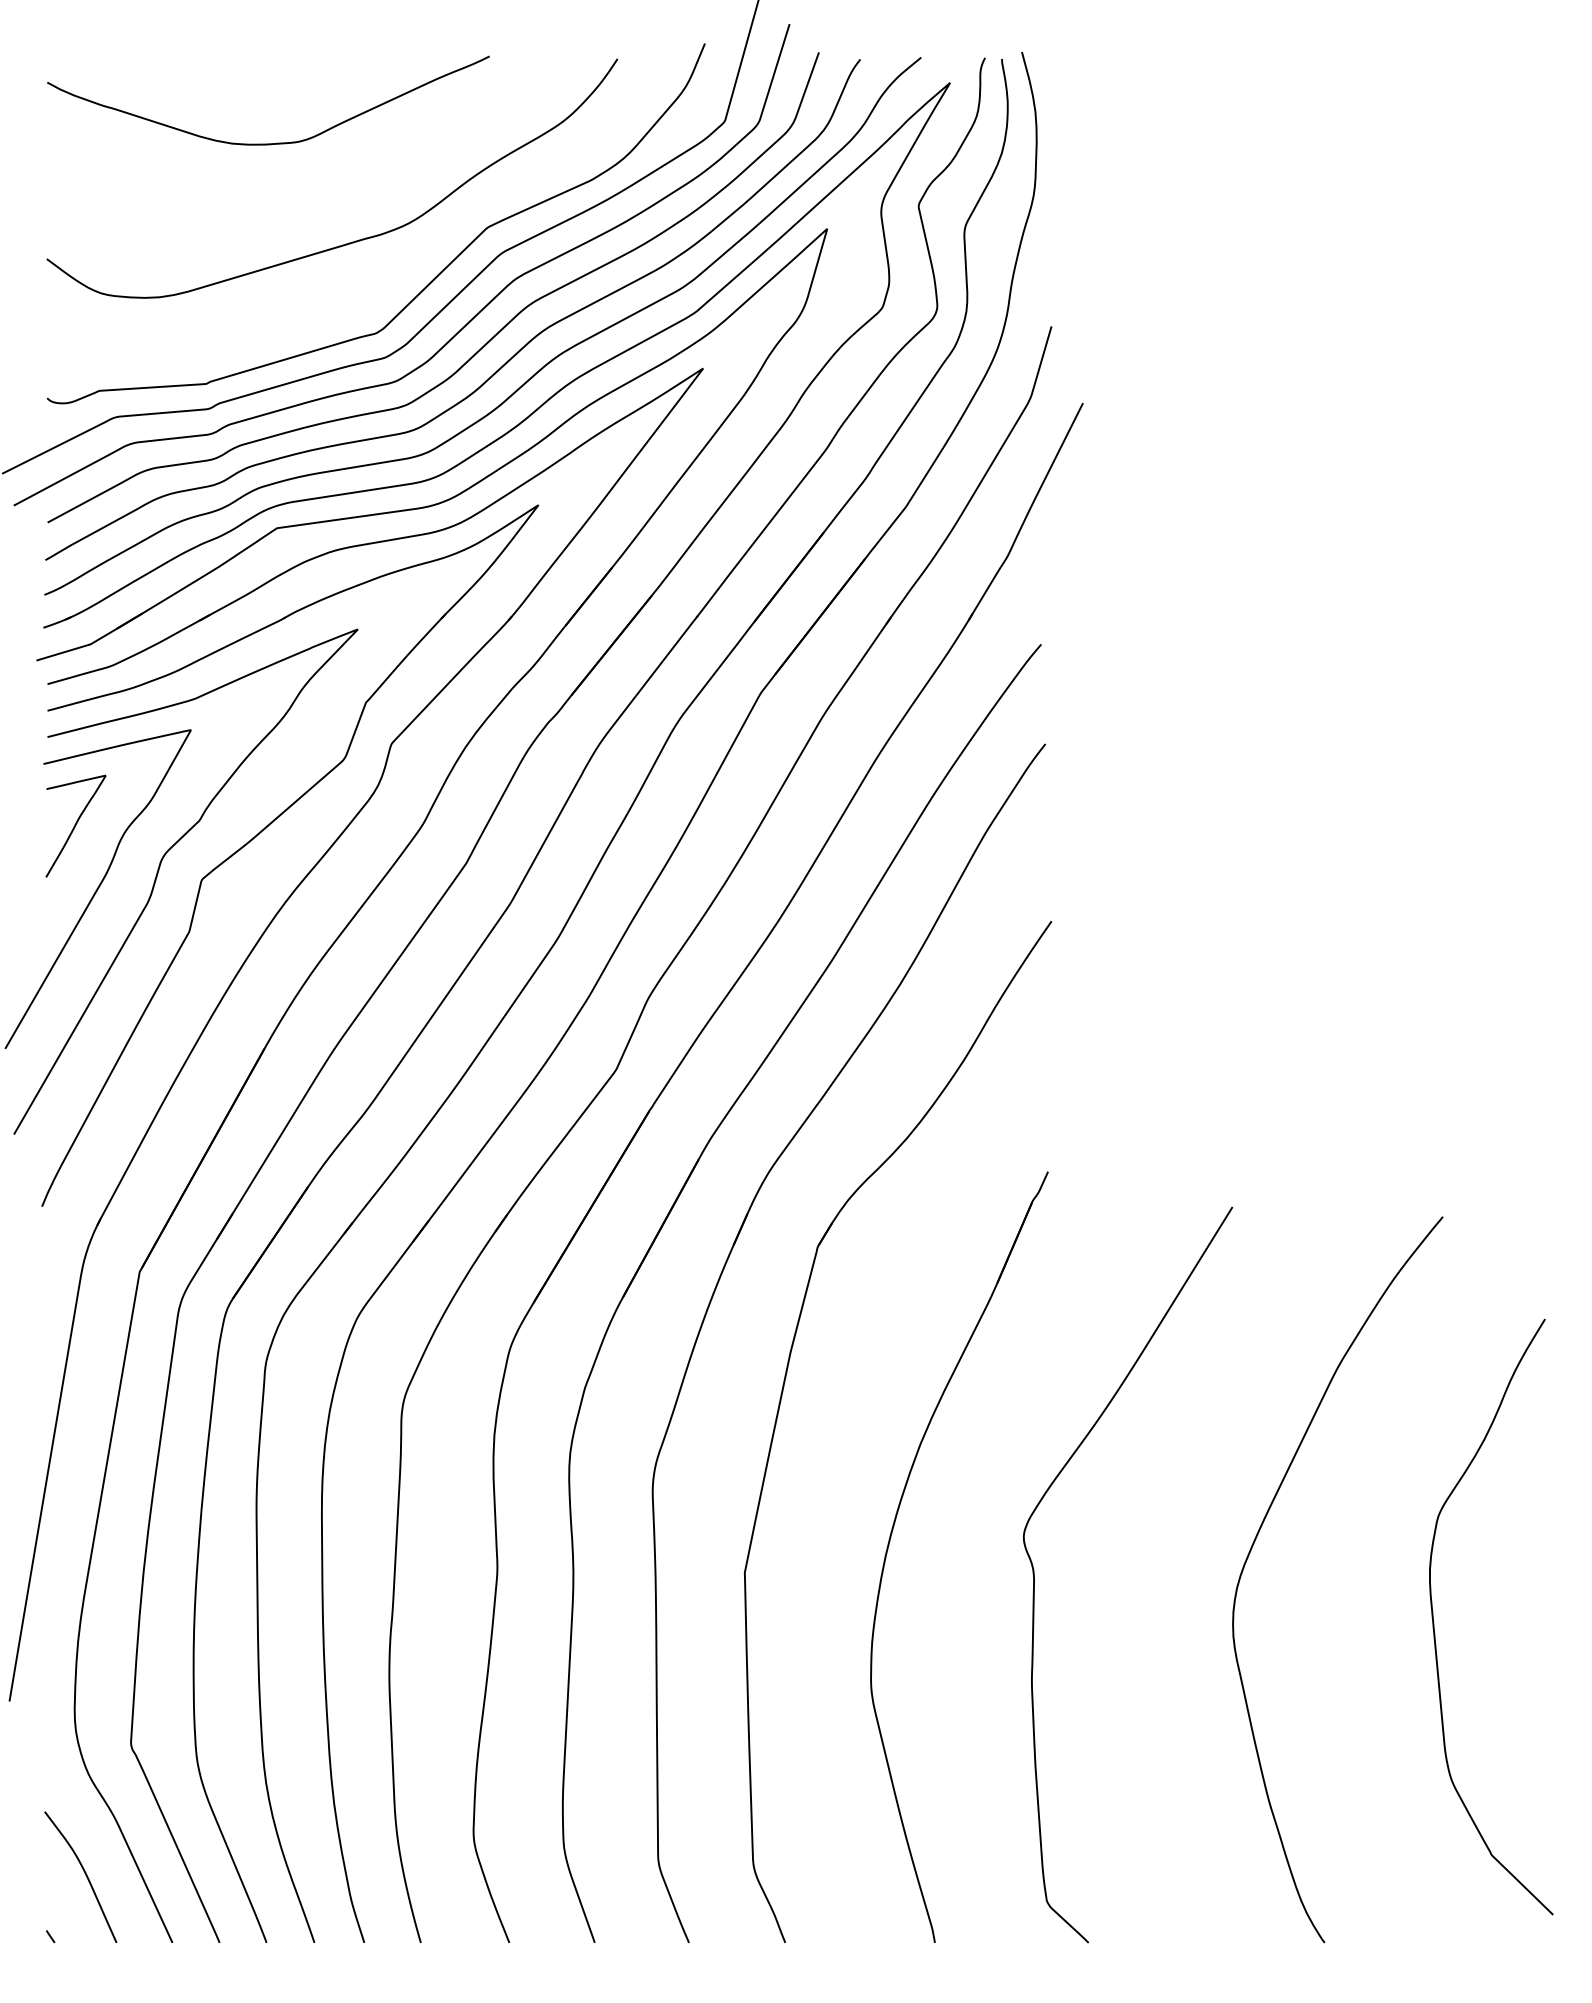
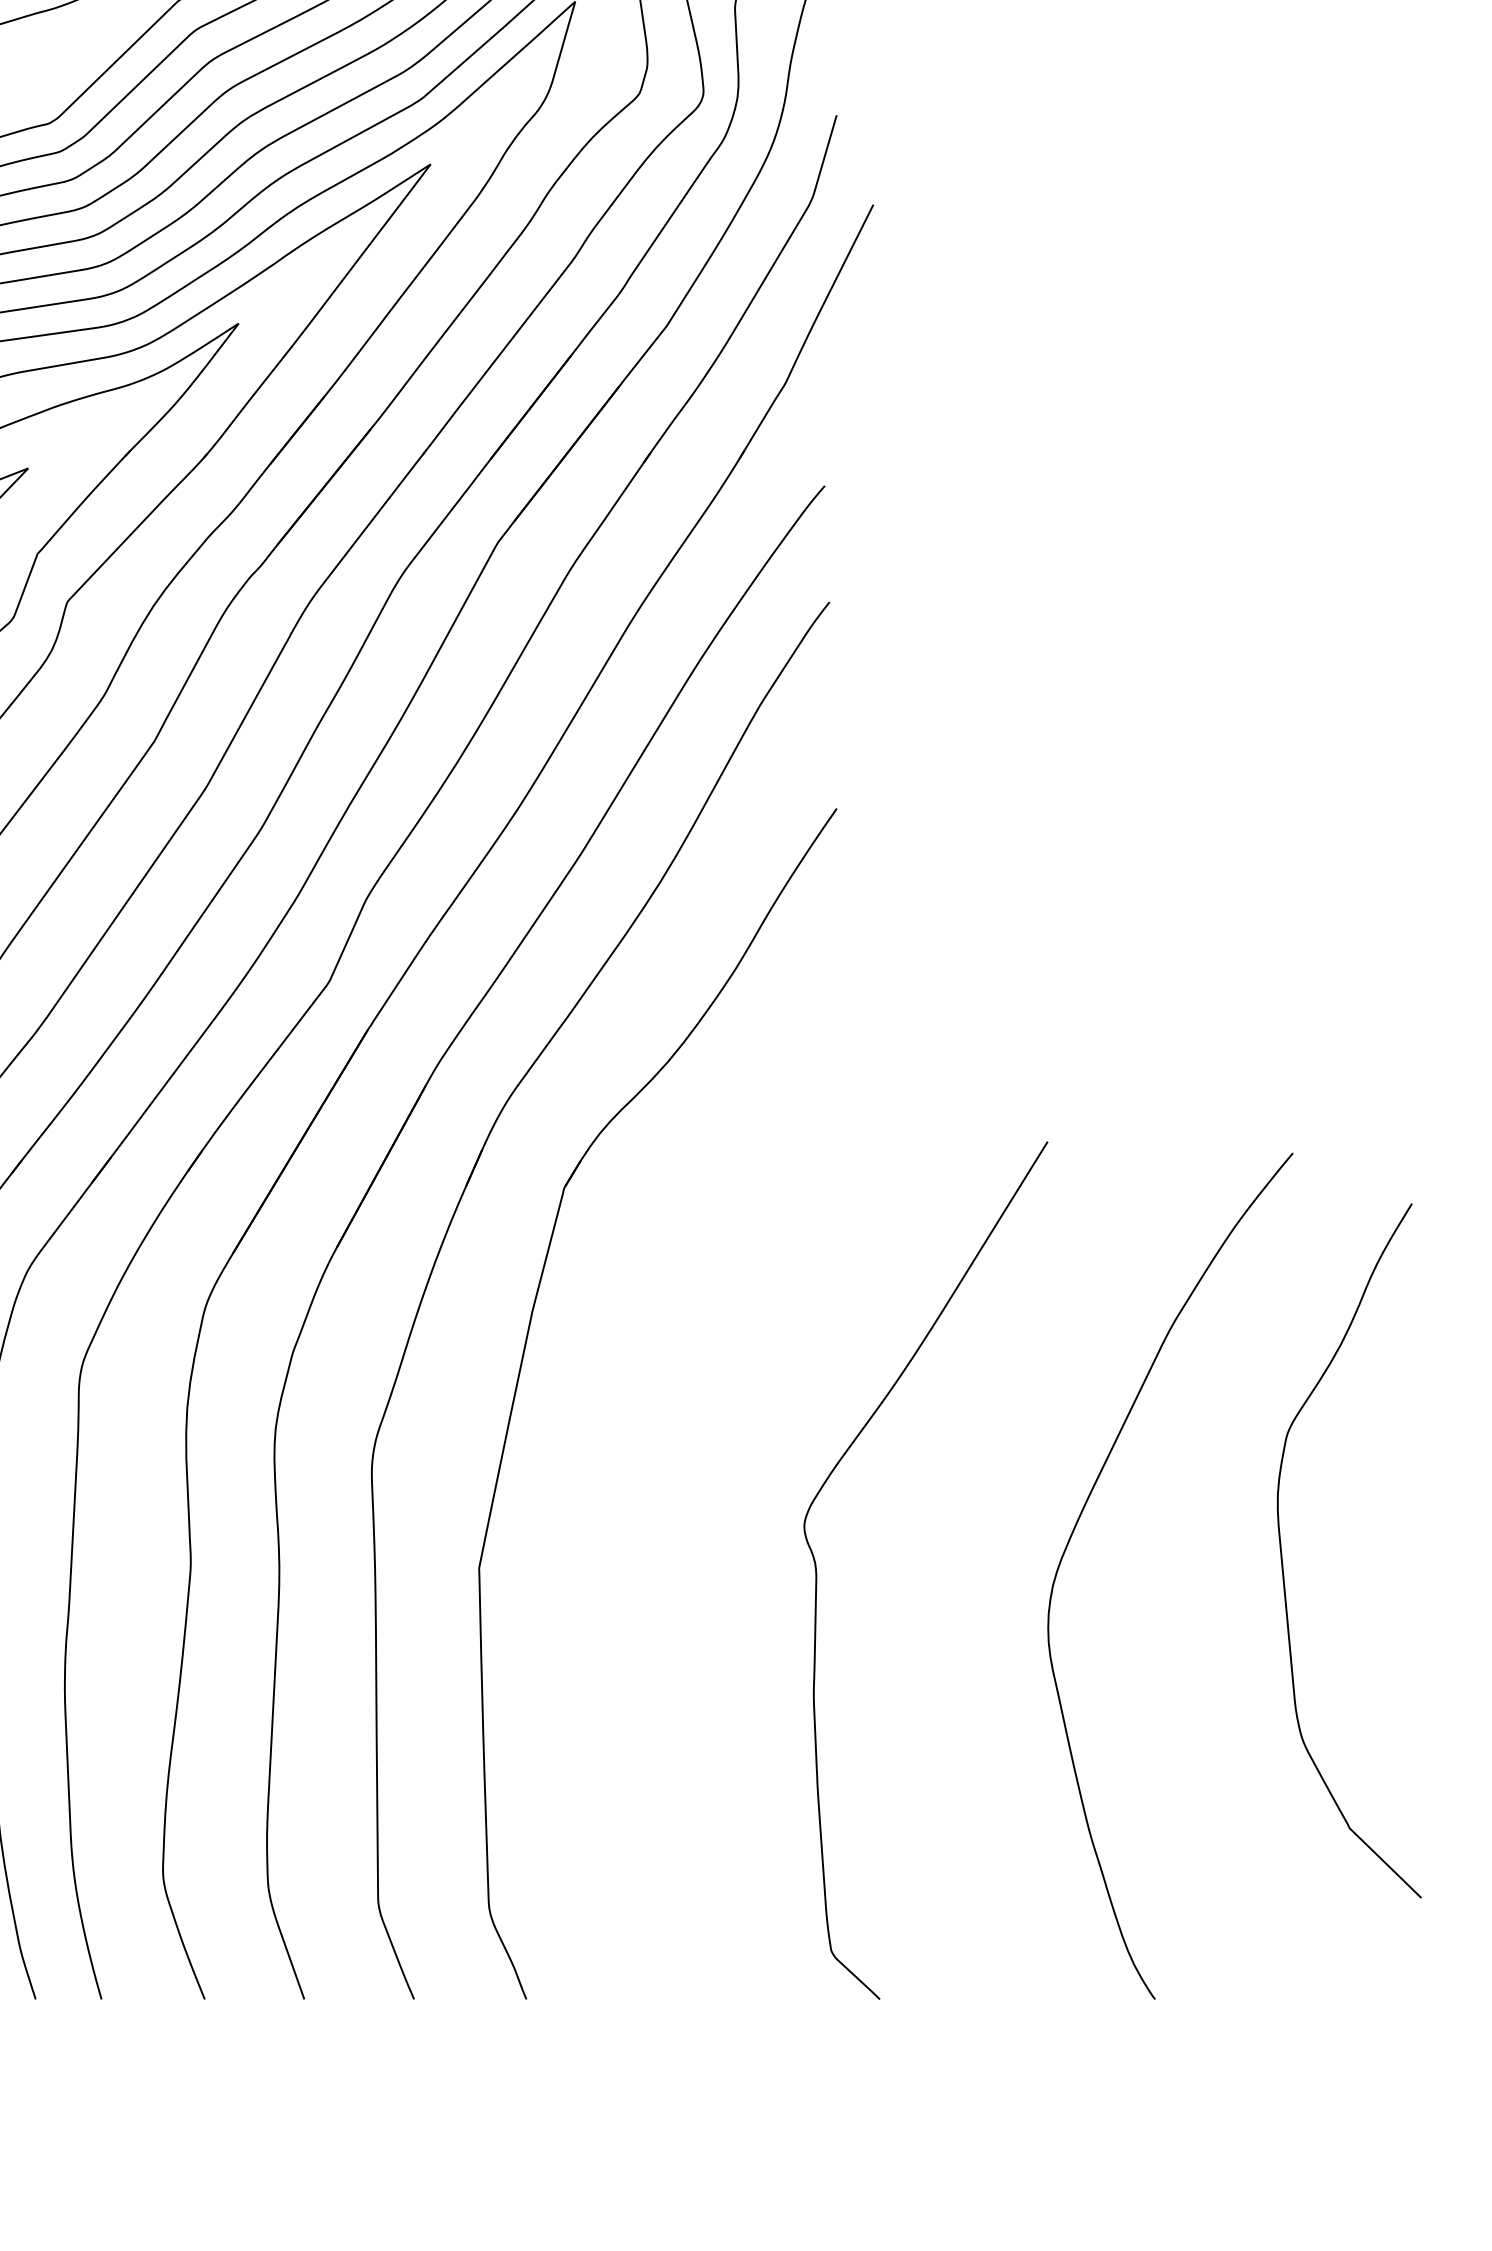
part: (891, 1537) -> (650, 1526), removed
curve: (1434, 1622) -> (1283, 1557), moved

